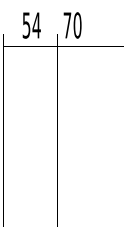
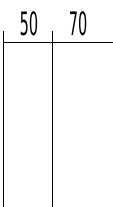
text: (36, 25) -> (33, 23), 54 -> 50
text: (72, 25) -> (77, 23), moved

